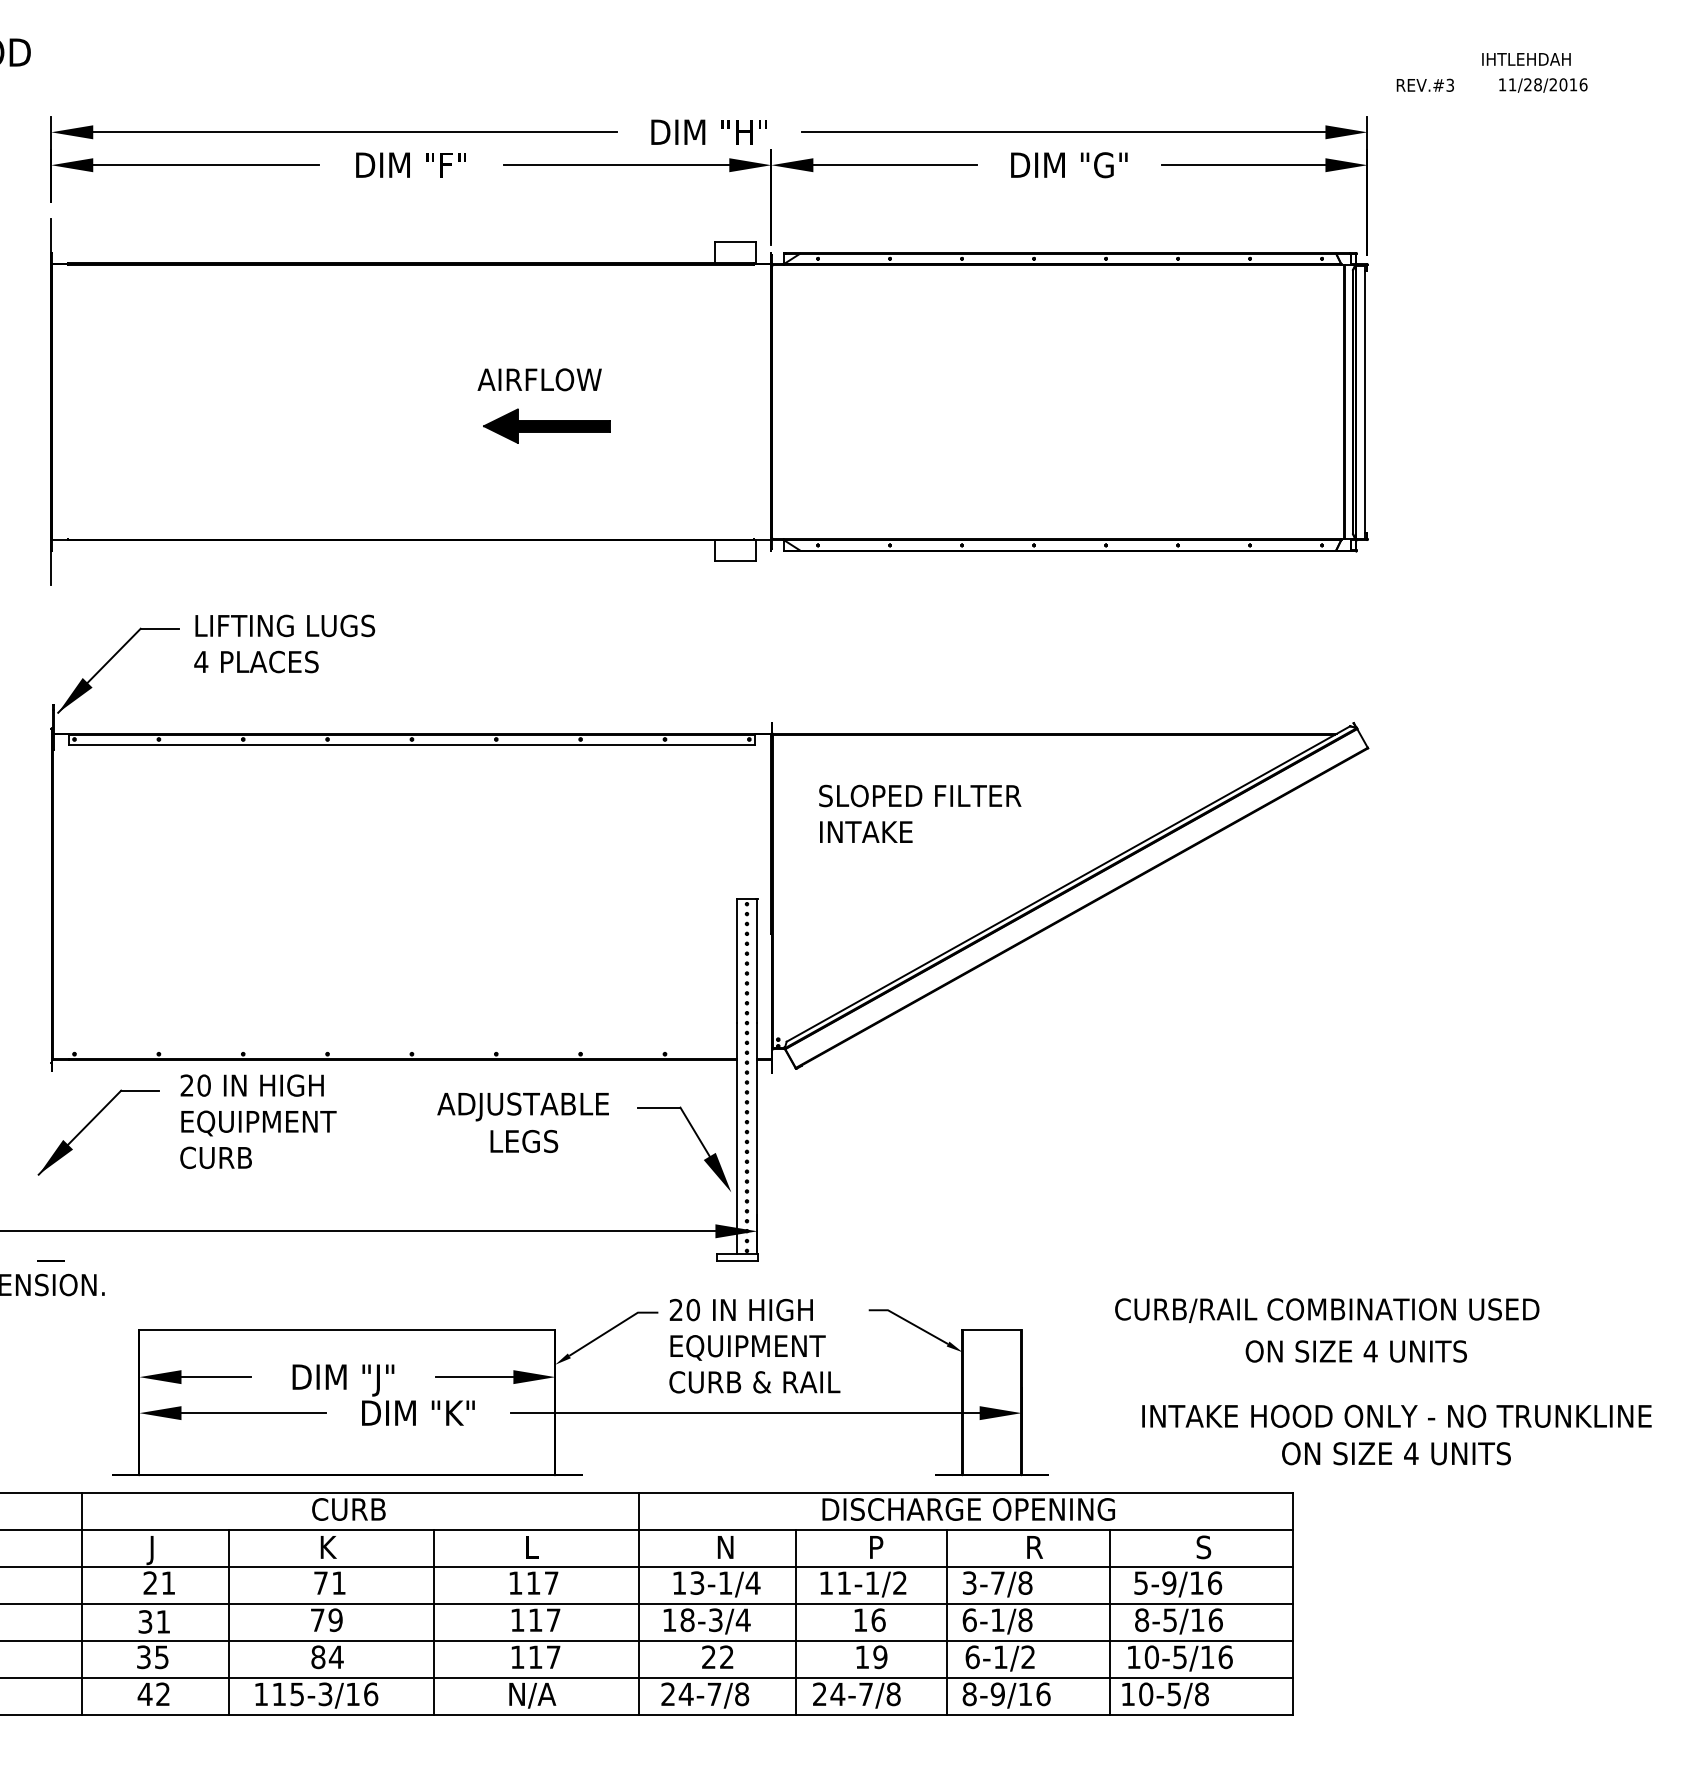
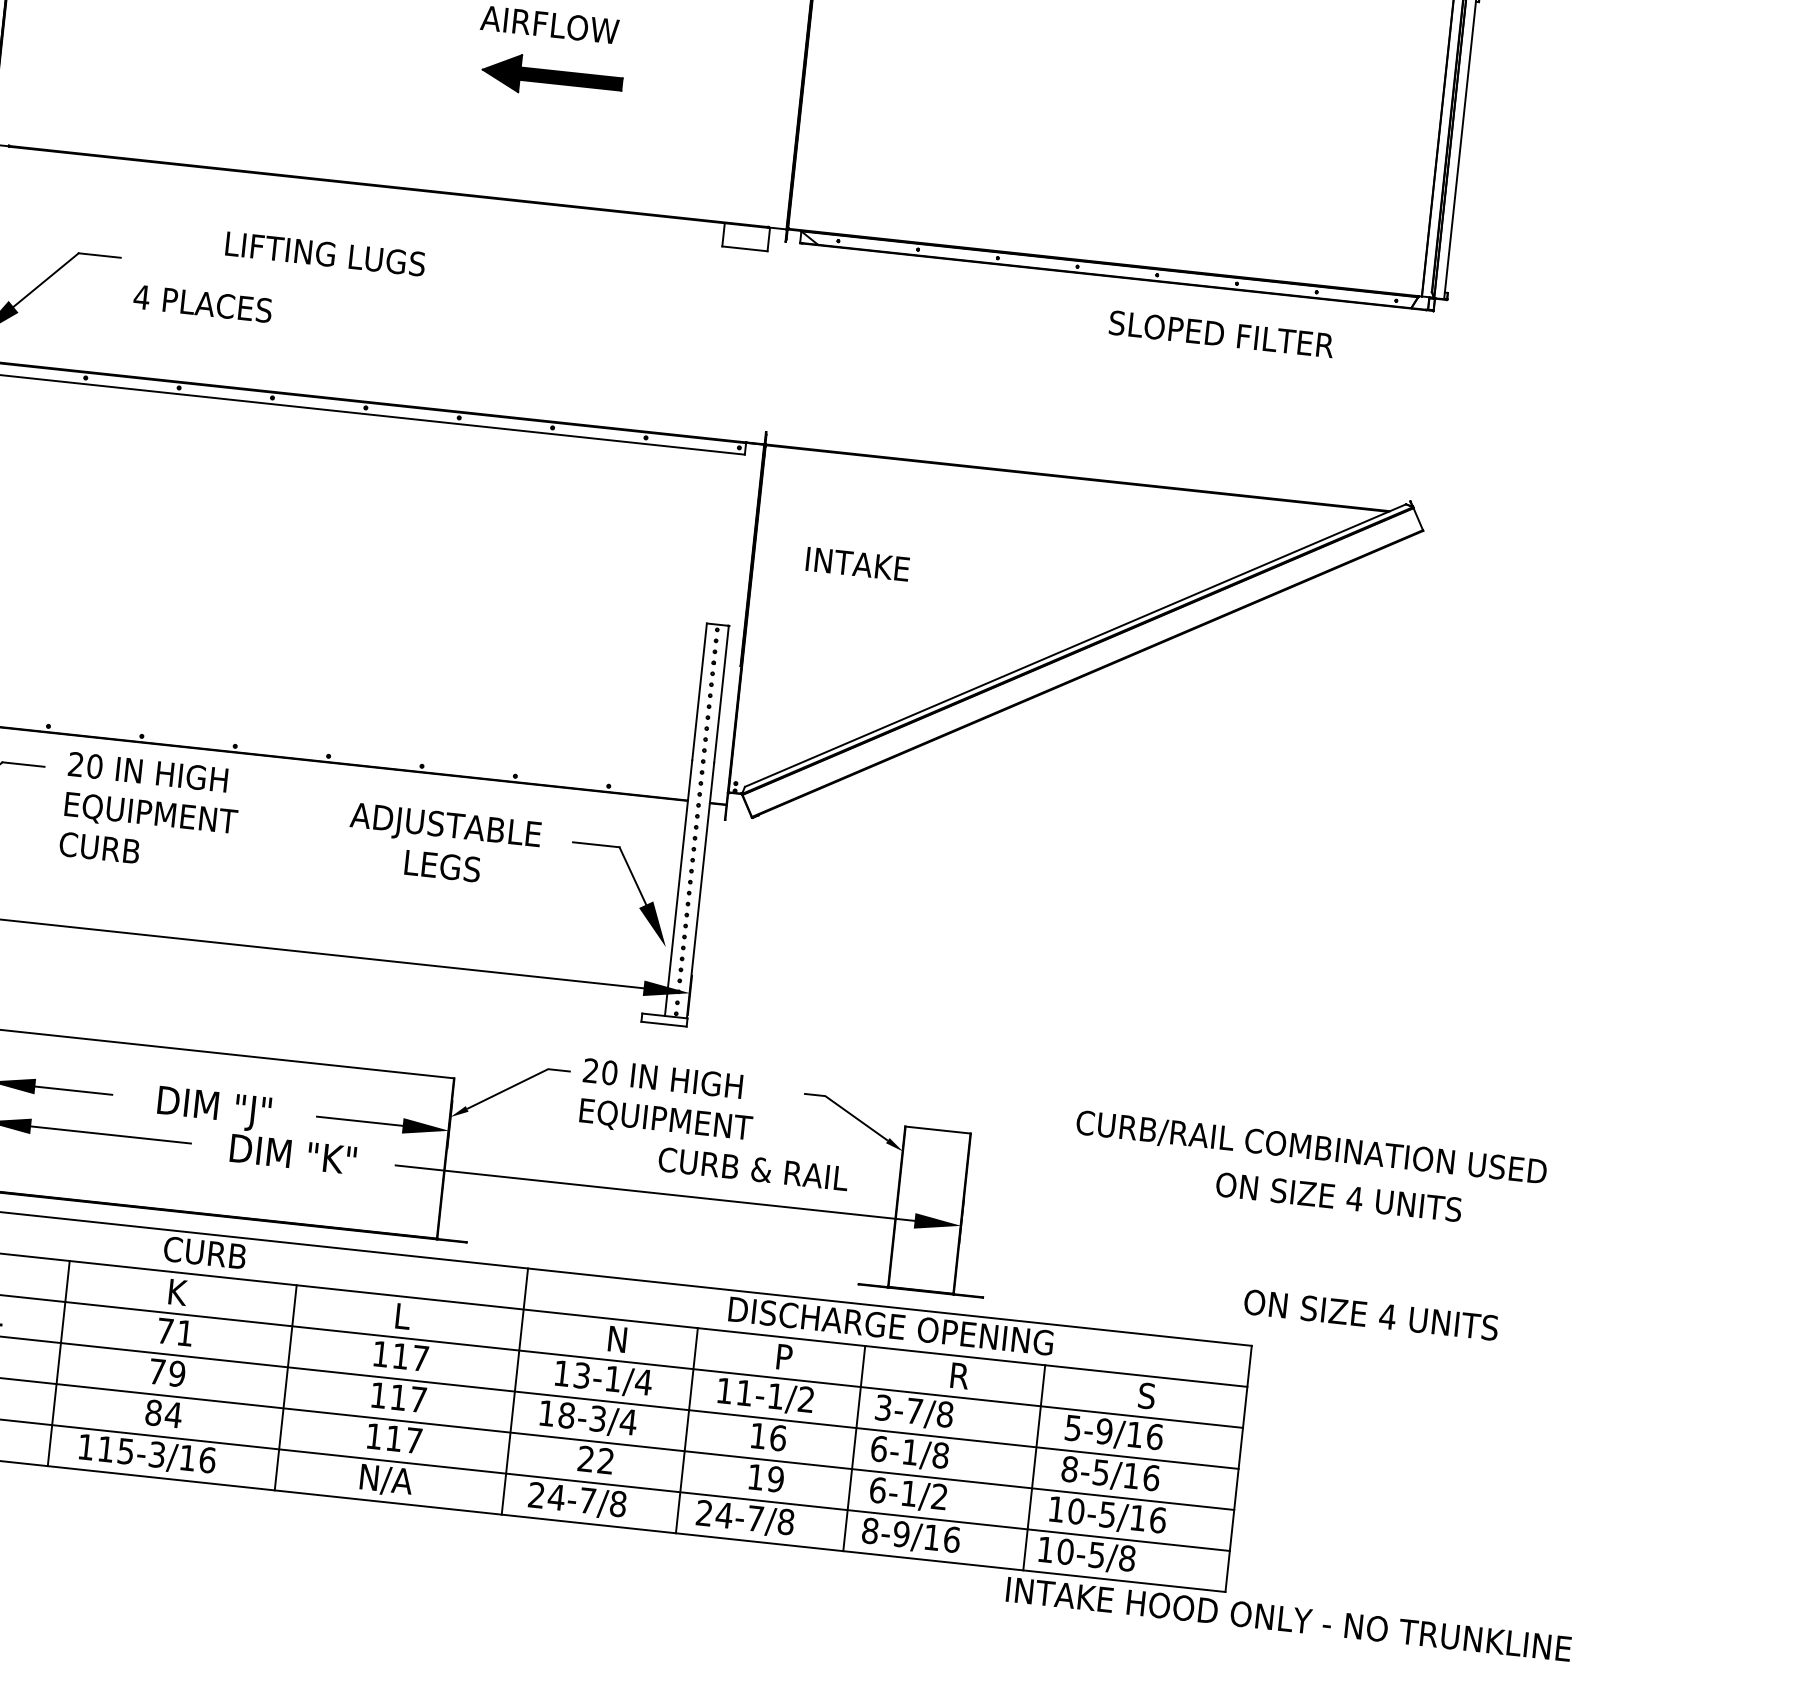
text: (285, 625) -> (325, 253), moved
text: (920, 795) -> (1221, 333), moved
text: (754, 1382) -> (753, 1169), moved
text: (1396, 1415) -> (1288, 1618), moved

